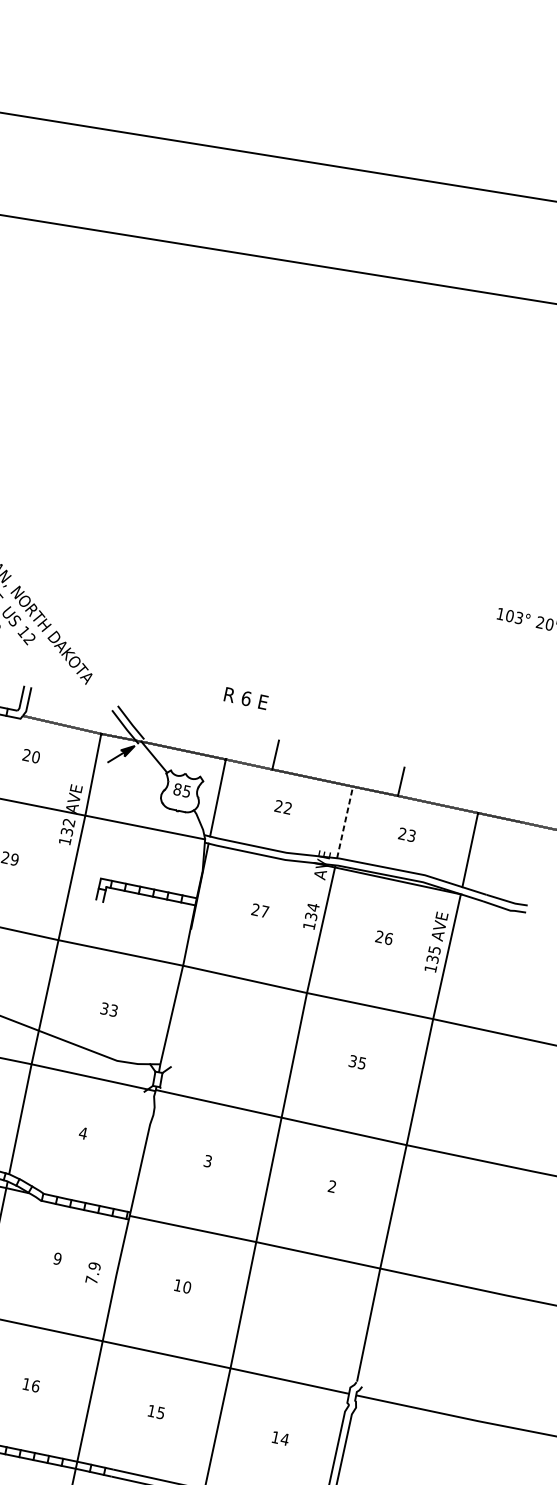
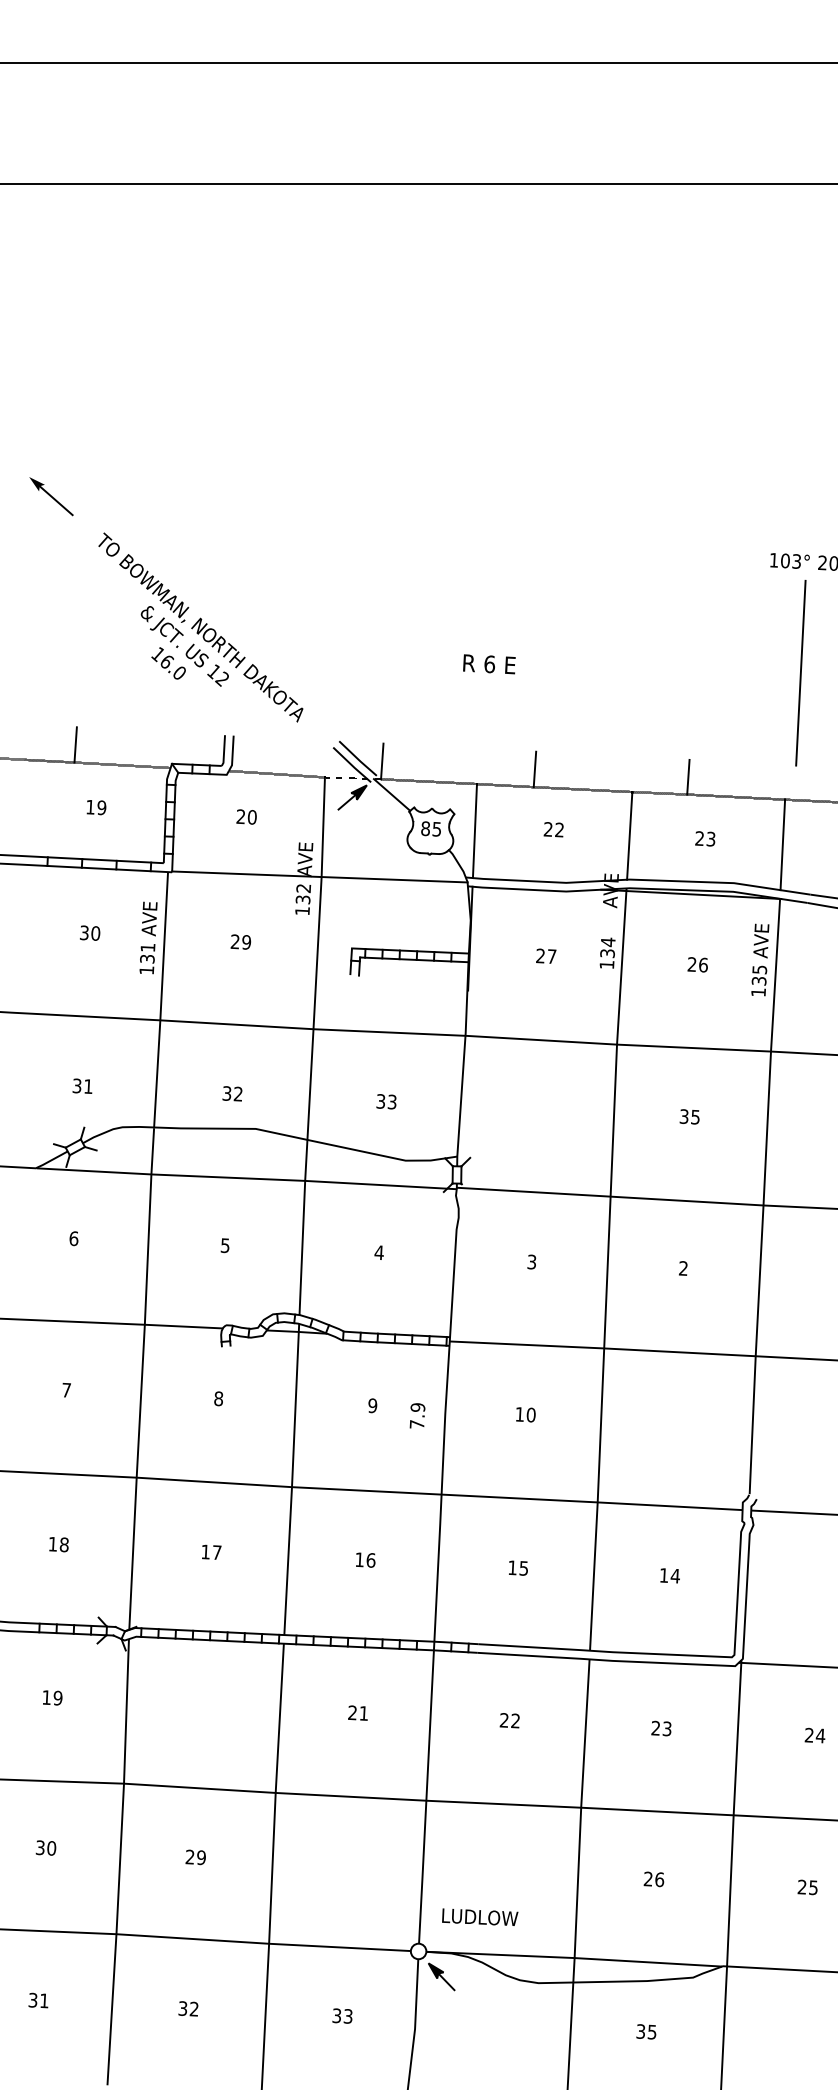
text: (246, 698) -> (489, 664), moved
line: (507, 710) -> (800, 672), added
line: (150, 728) -> (382, 761), added
line: (344, 822) -> (629, 835), dashed -> solid

